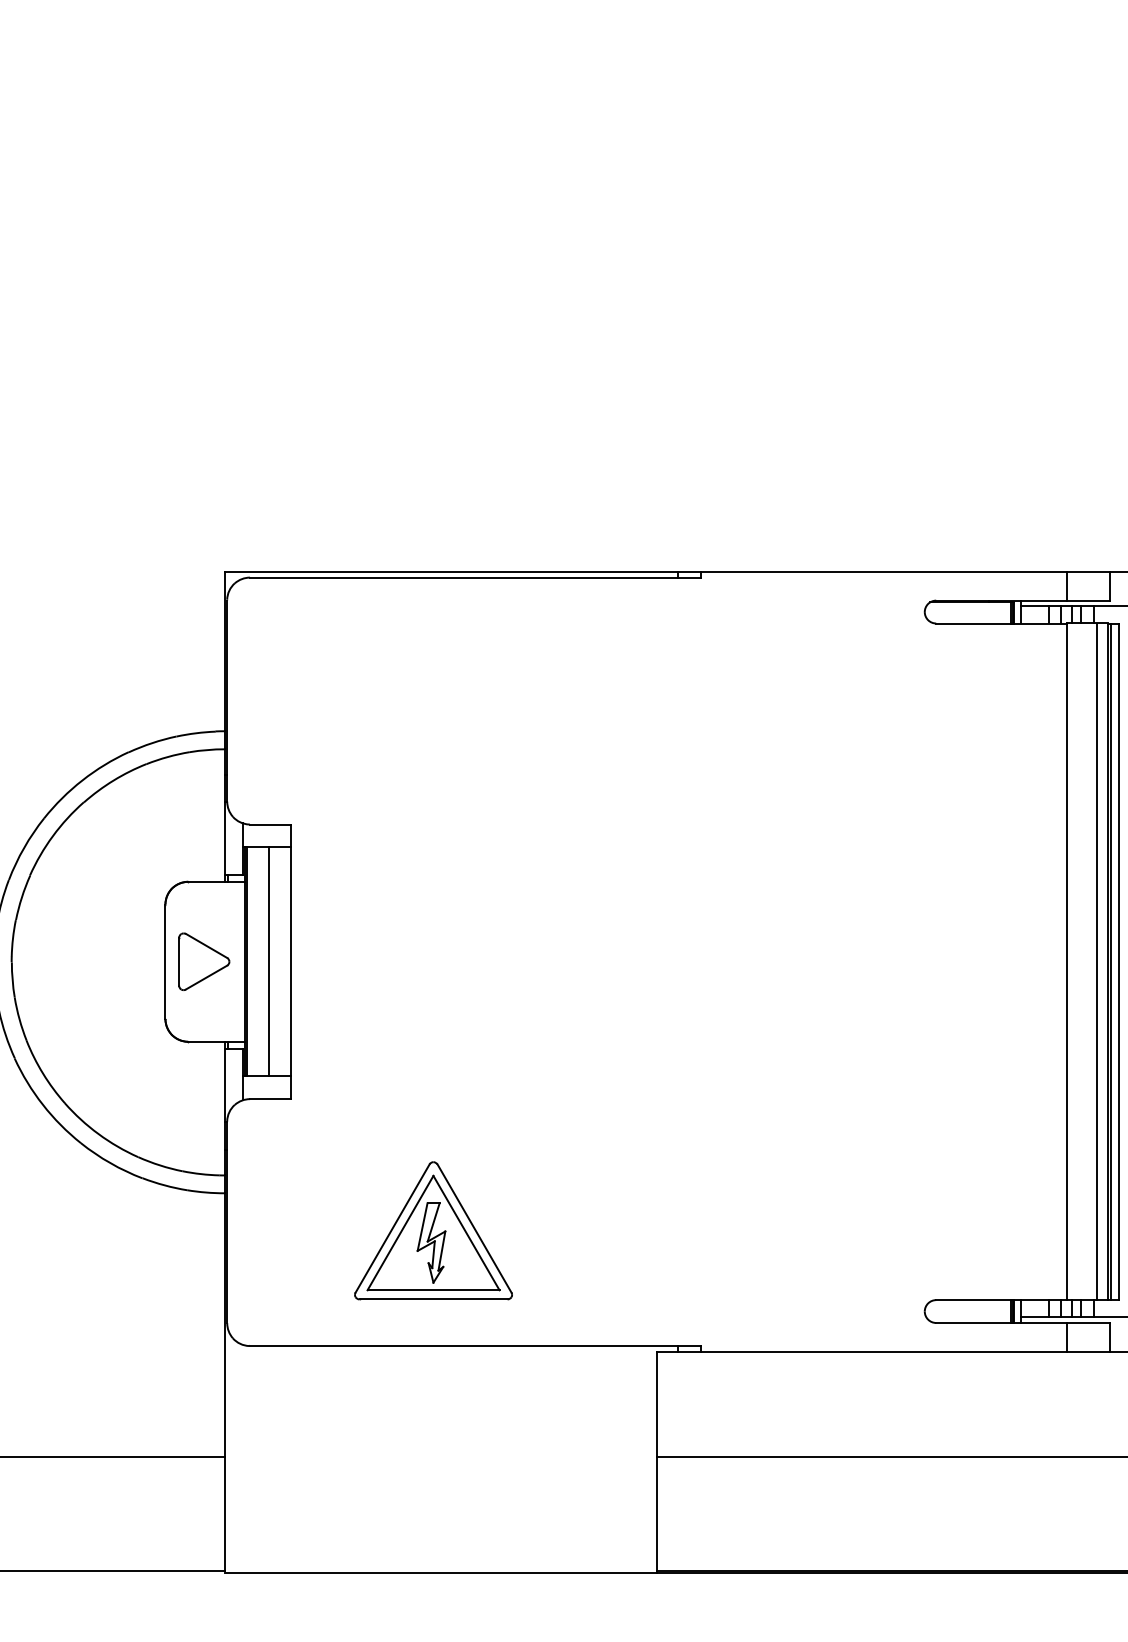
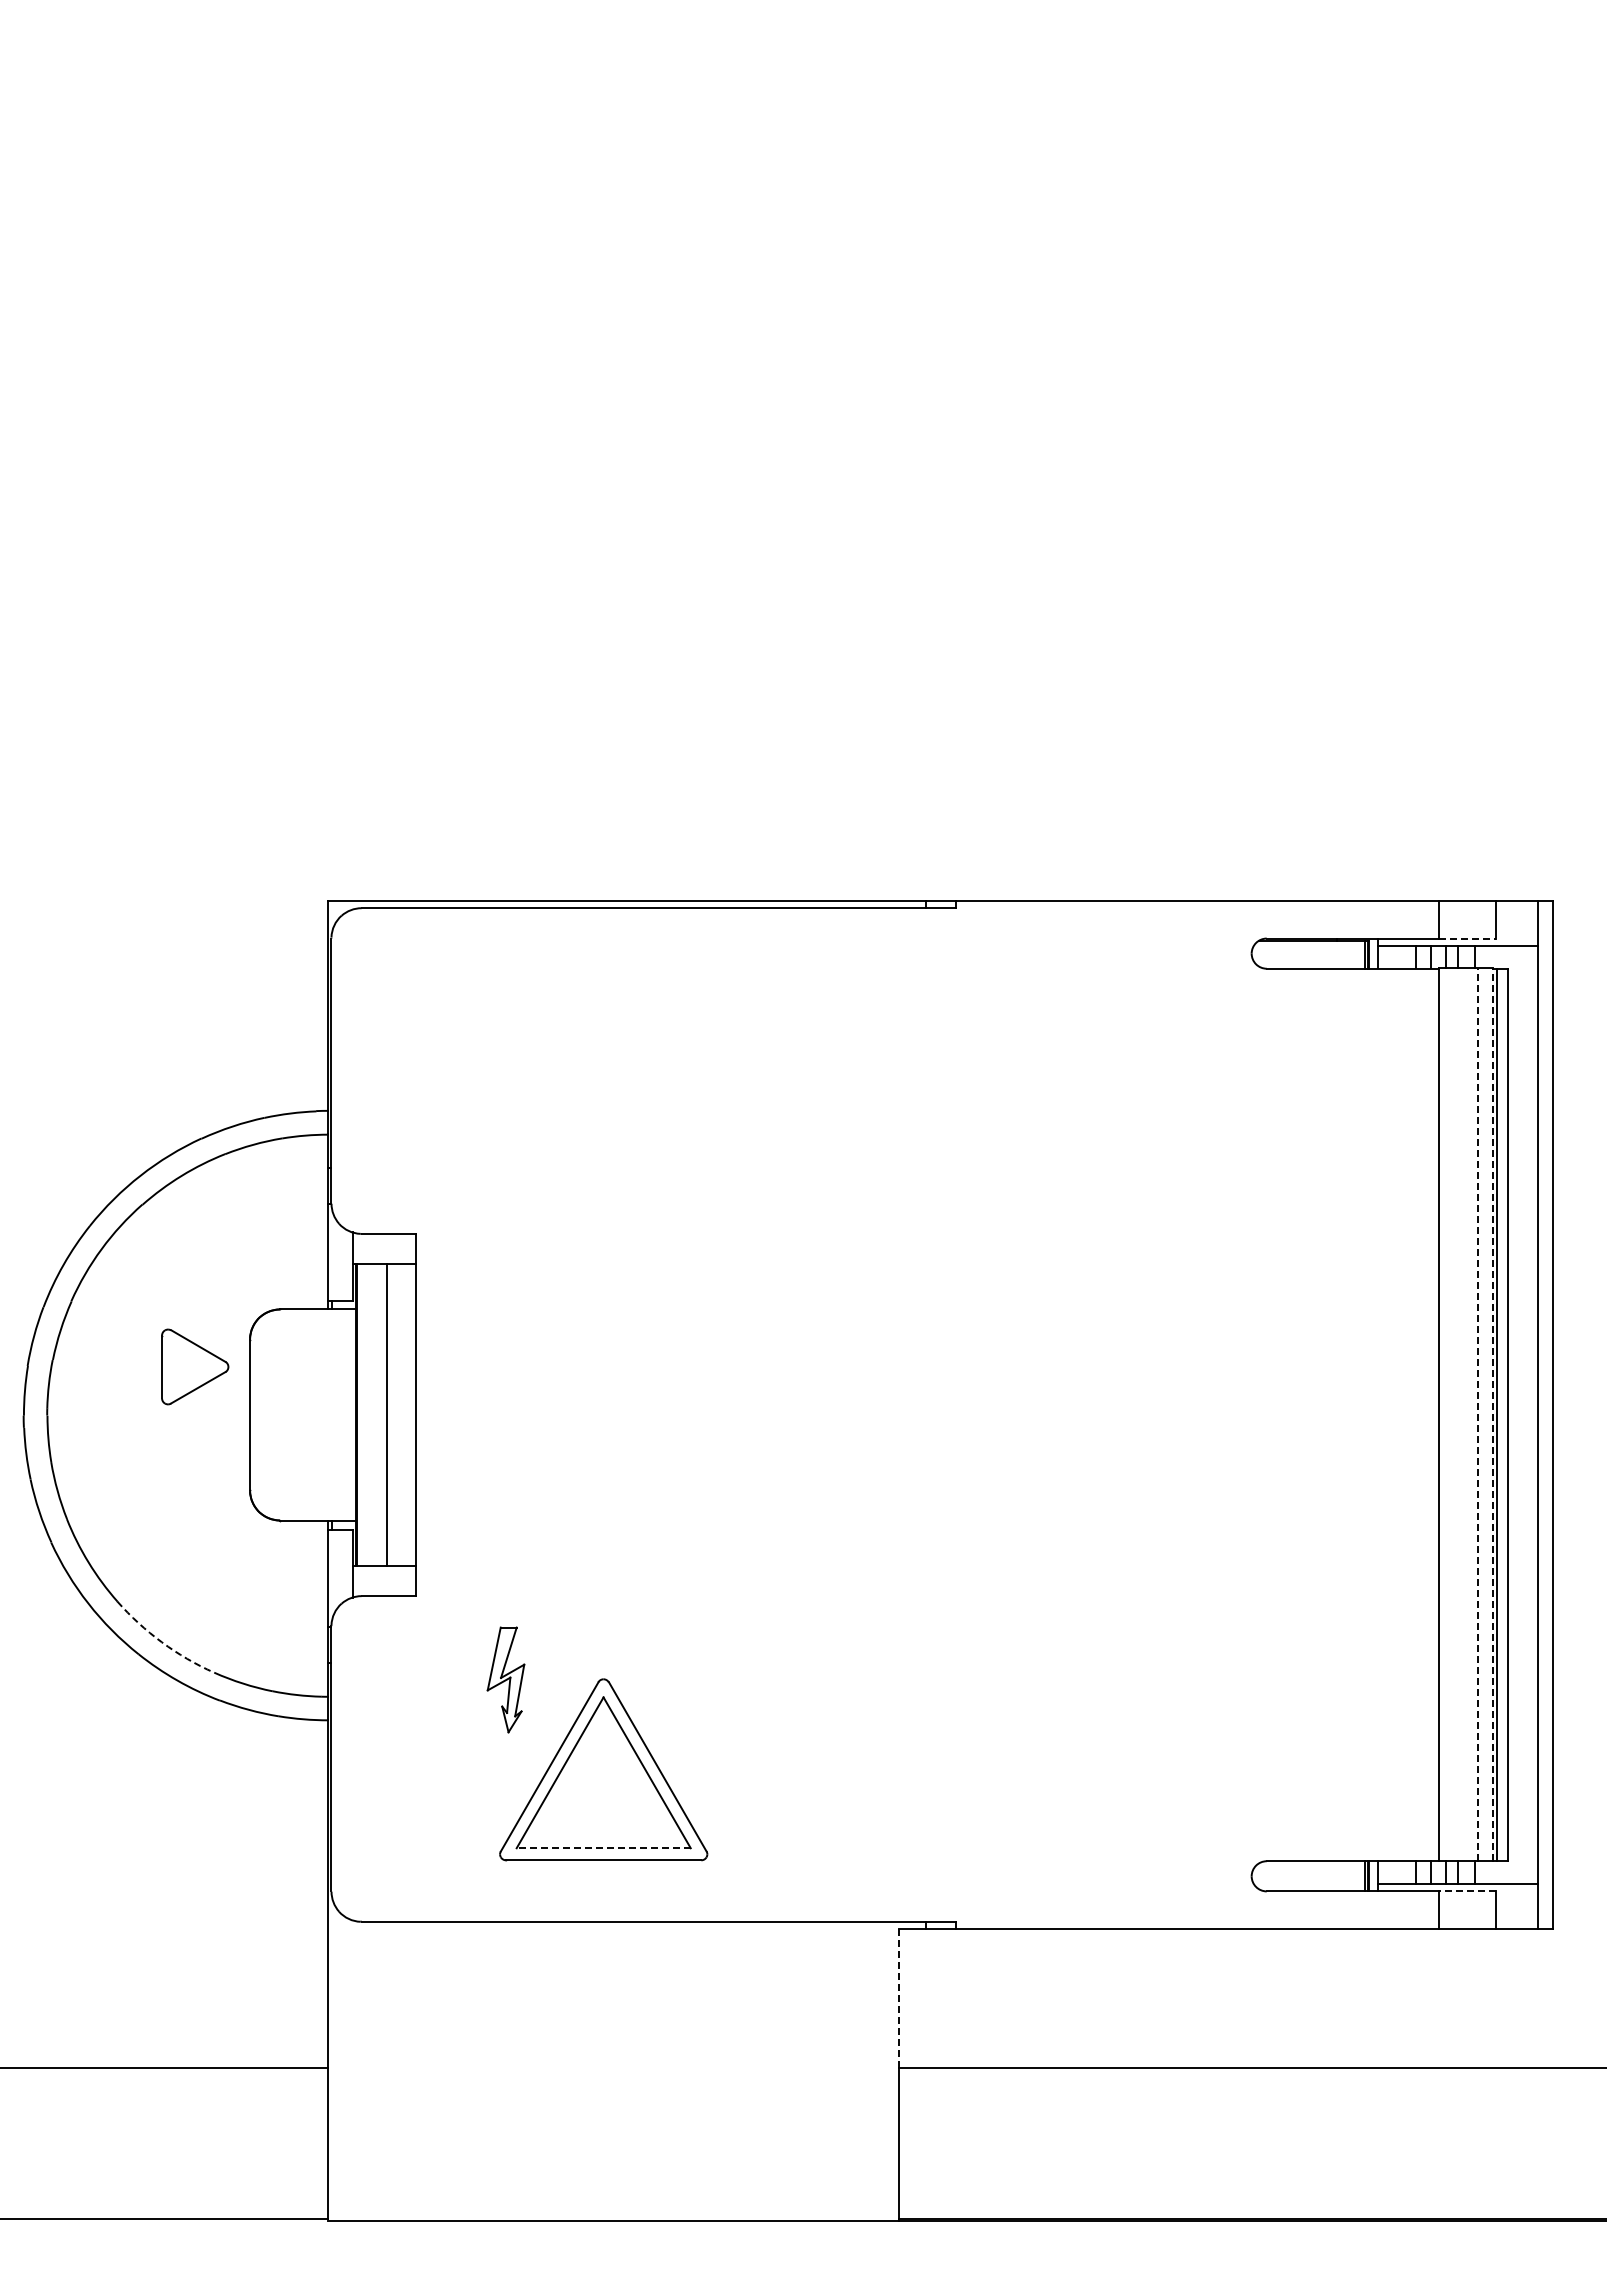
line: (1088, 600) -> (1467, 938), solid -> dashed
part: (204, 961) -> (195, 1366), moved
line: (1096, 961) -> (1478, 1414), solid -> dashed
line: (1107, 961) -> (1492, 1414), solid -> dashed
arc: (98, 1134) -> (161, 1642), solid -> dashed
part: (431, 1242) -> (505, 1679), moved
line: (433, 1290) -> (603, 1848), solid -> dashed
line: (1088, 1323) -> (1467, 1891), solid -> dashed
line: (657, 1404) -> (898, 1999), solid -> dashed

